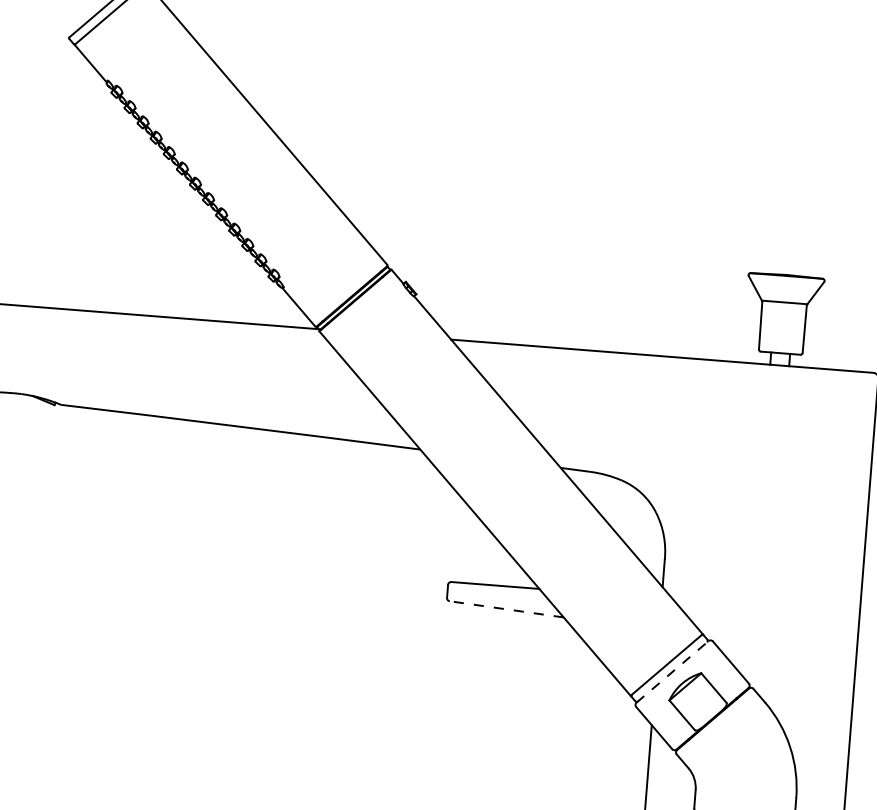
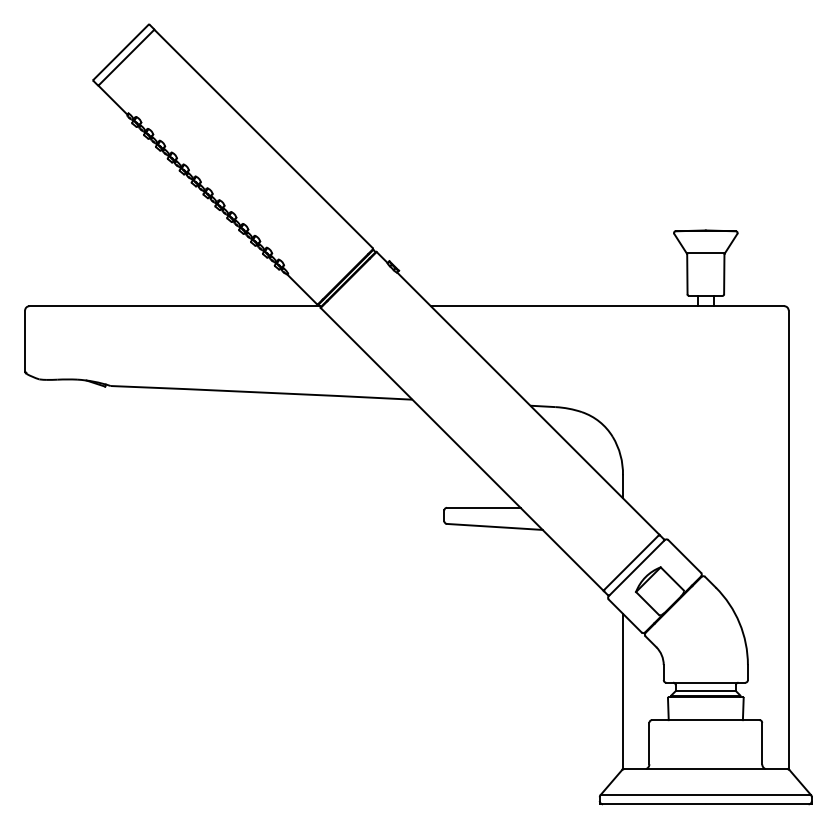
line: (506, 608) -> (494, 526), dashed -> solid
line: (672, 672) -> (636, 568), dashed -> solid

